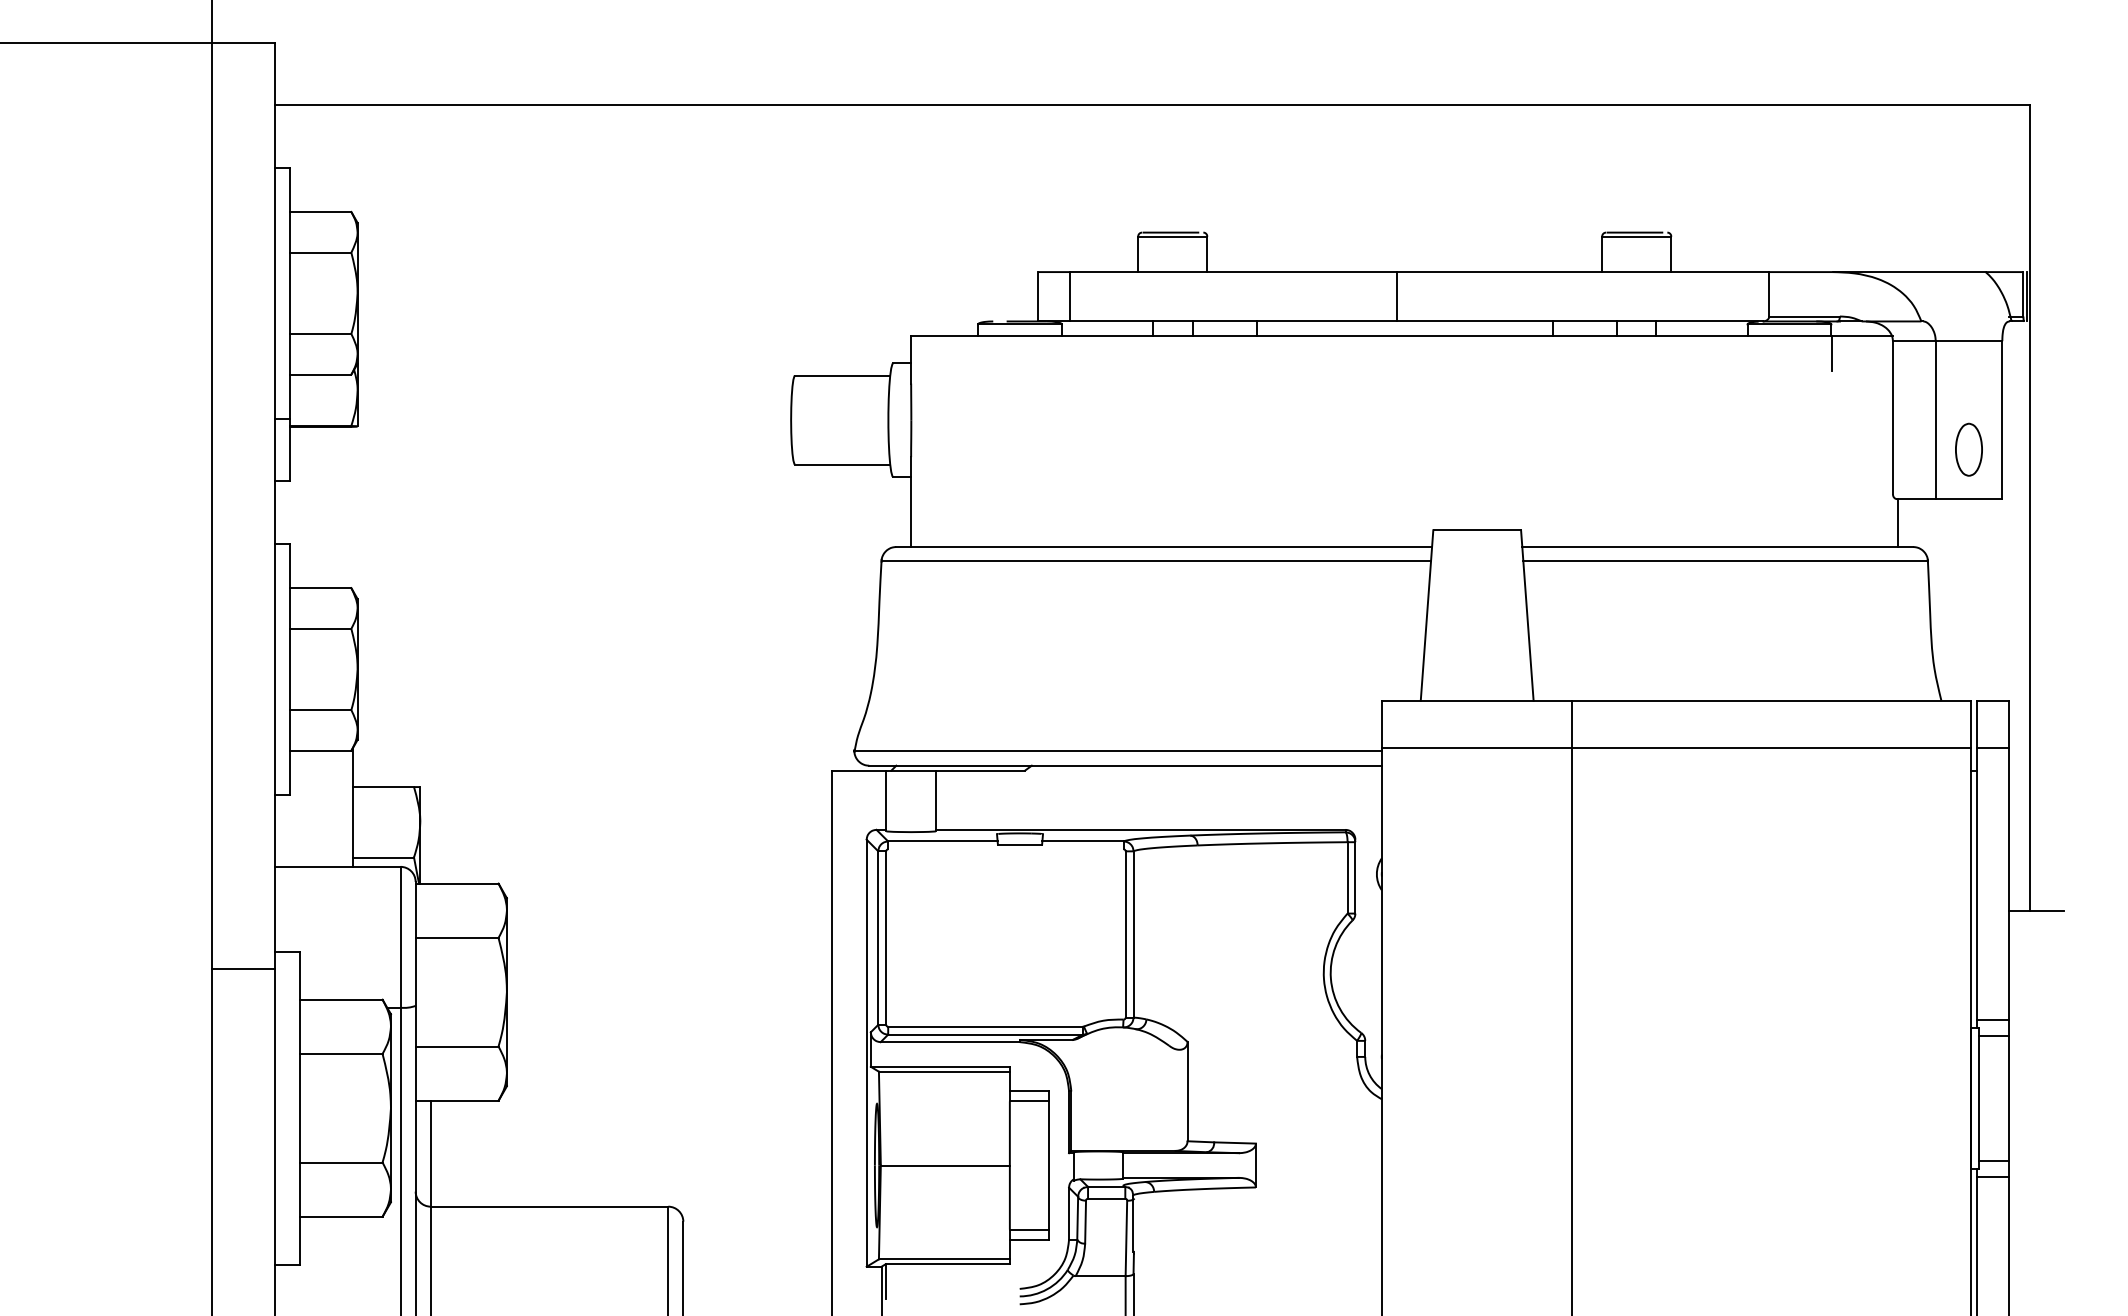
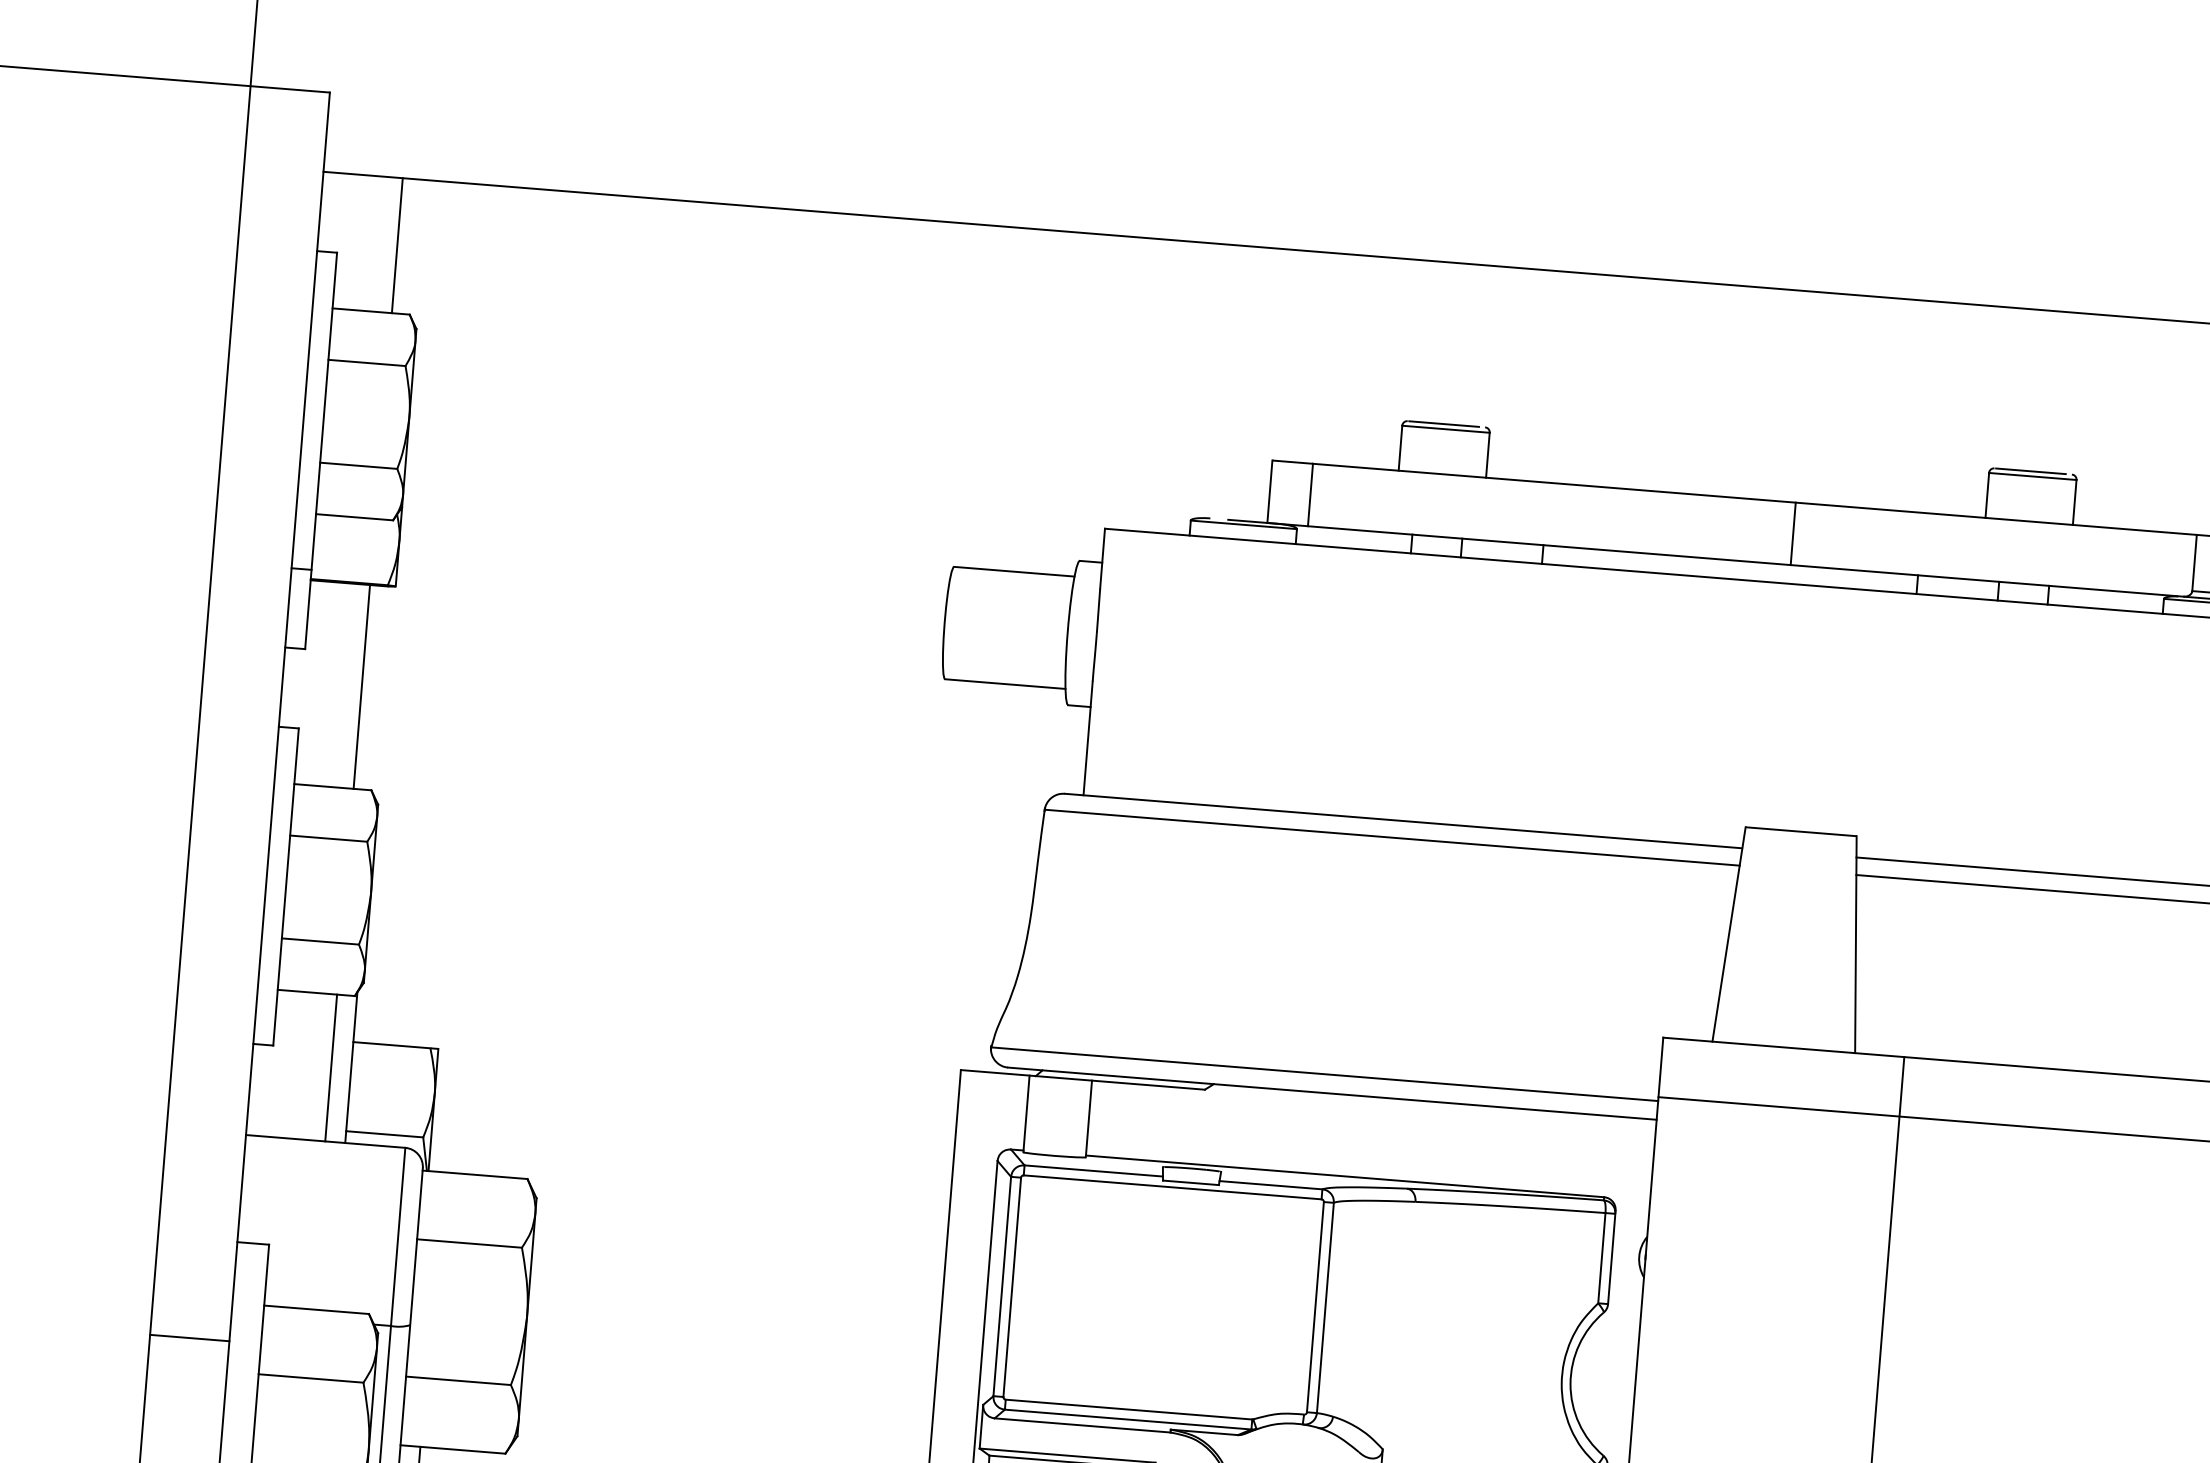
line: (337, 158) -> (397, 245), added
line: (1397, 296) -> (1793, 533), moved
line: (337, 507) -> (362, 686), added
line: (337, 808) -> (331, 1067), added
line: (1005, 849) -> (1172, 1187), added
line: (242, 968) -> (188, 1337), moved

